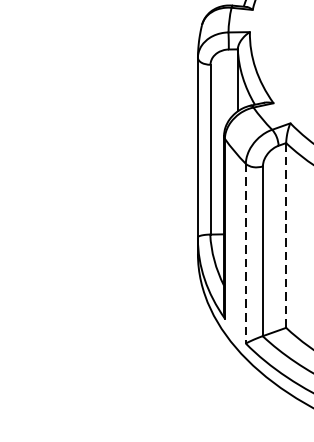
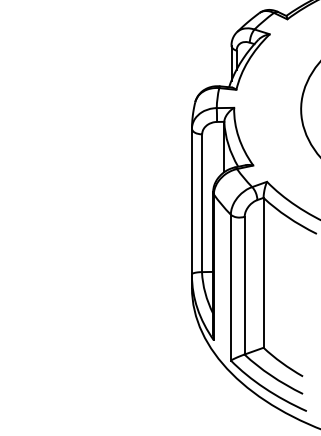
line: (286, 235) -> (263, 272), dashed -> solid
line: (245, 253) -> (230, 287), dashed -> solid

